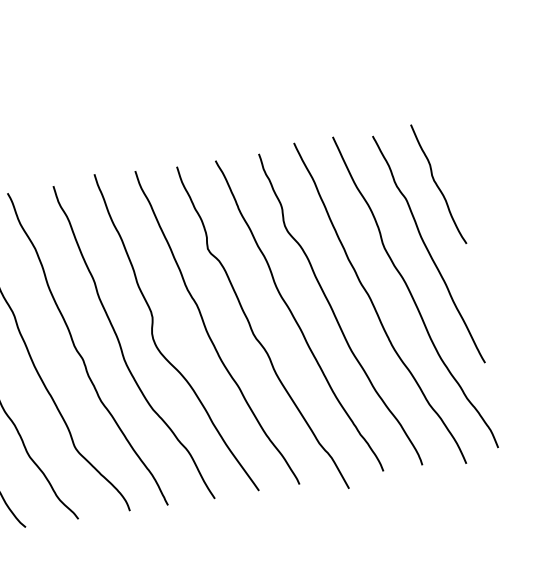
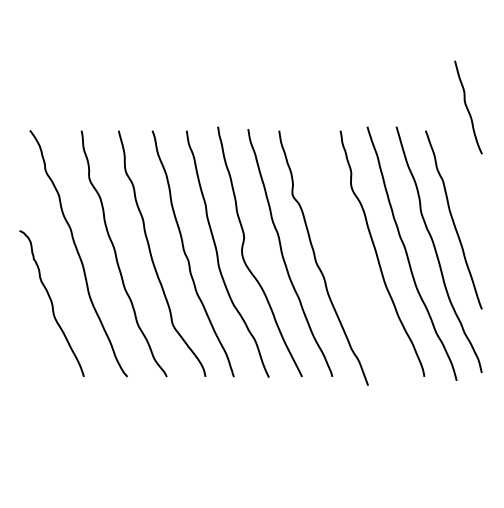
curve: (437, 184) -> (467, 107), moved
curve: (295, 316) -> (348, 253), removed

